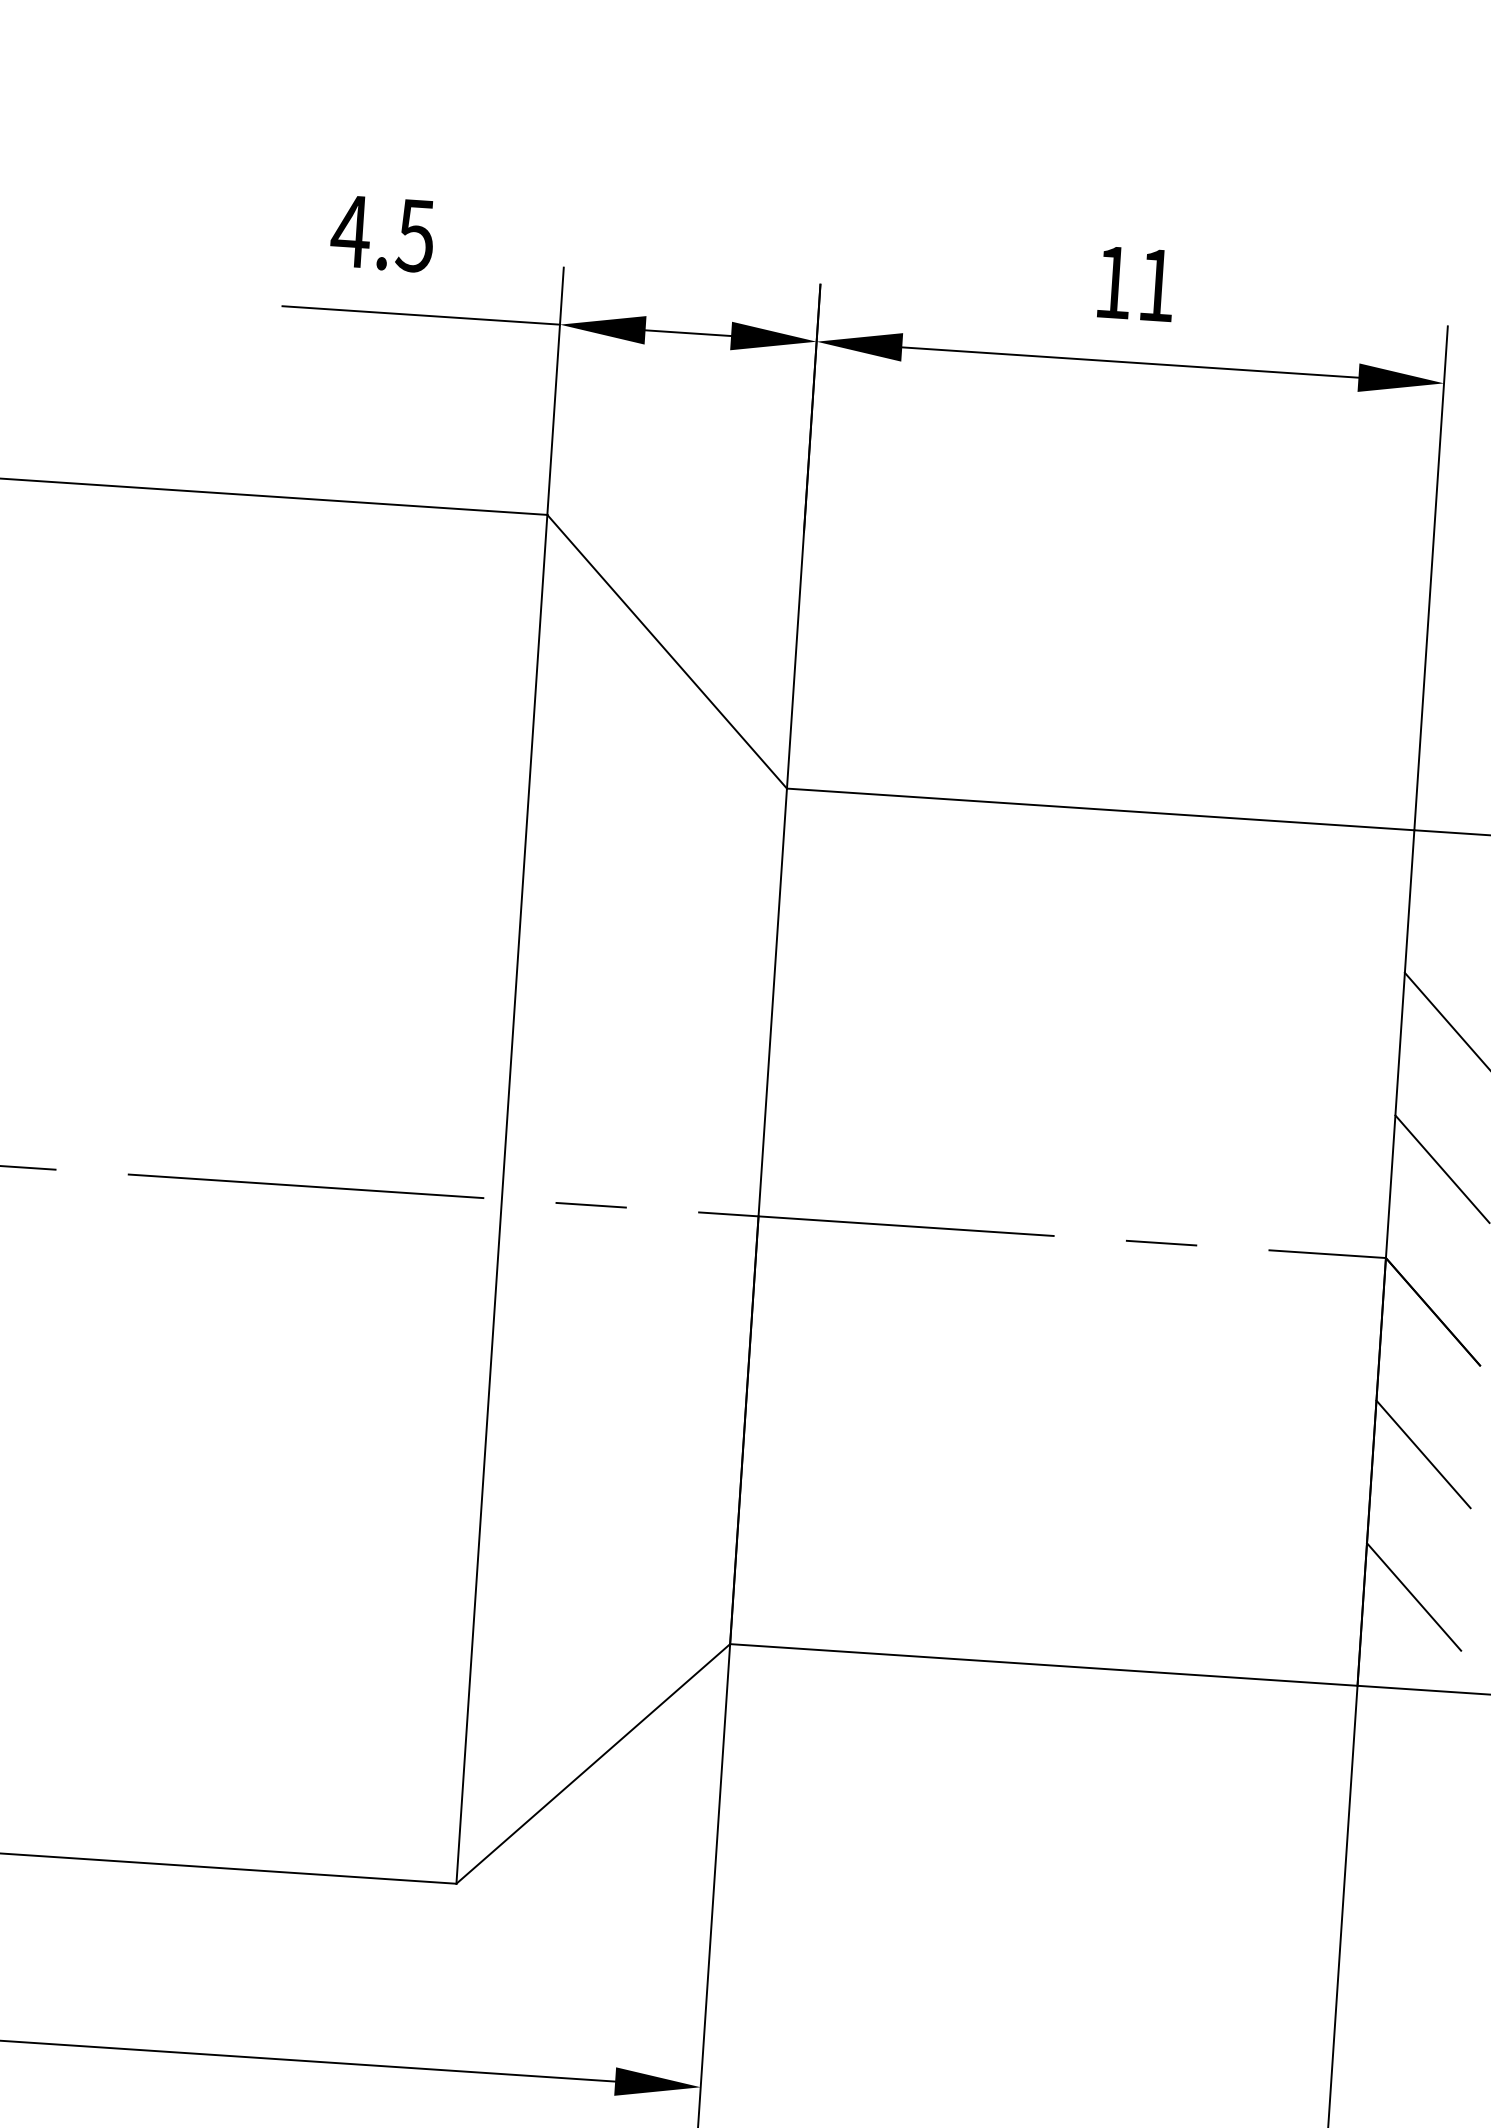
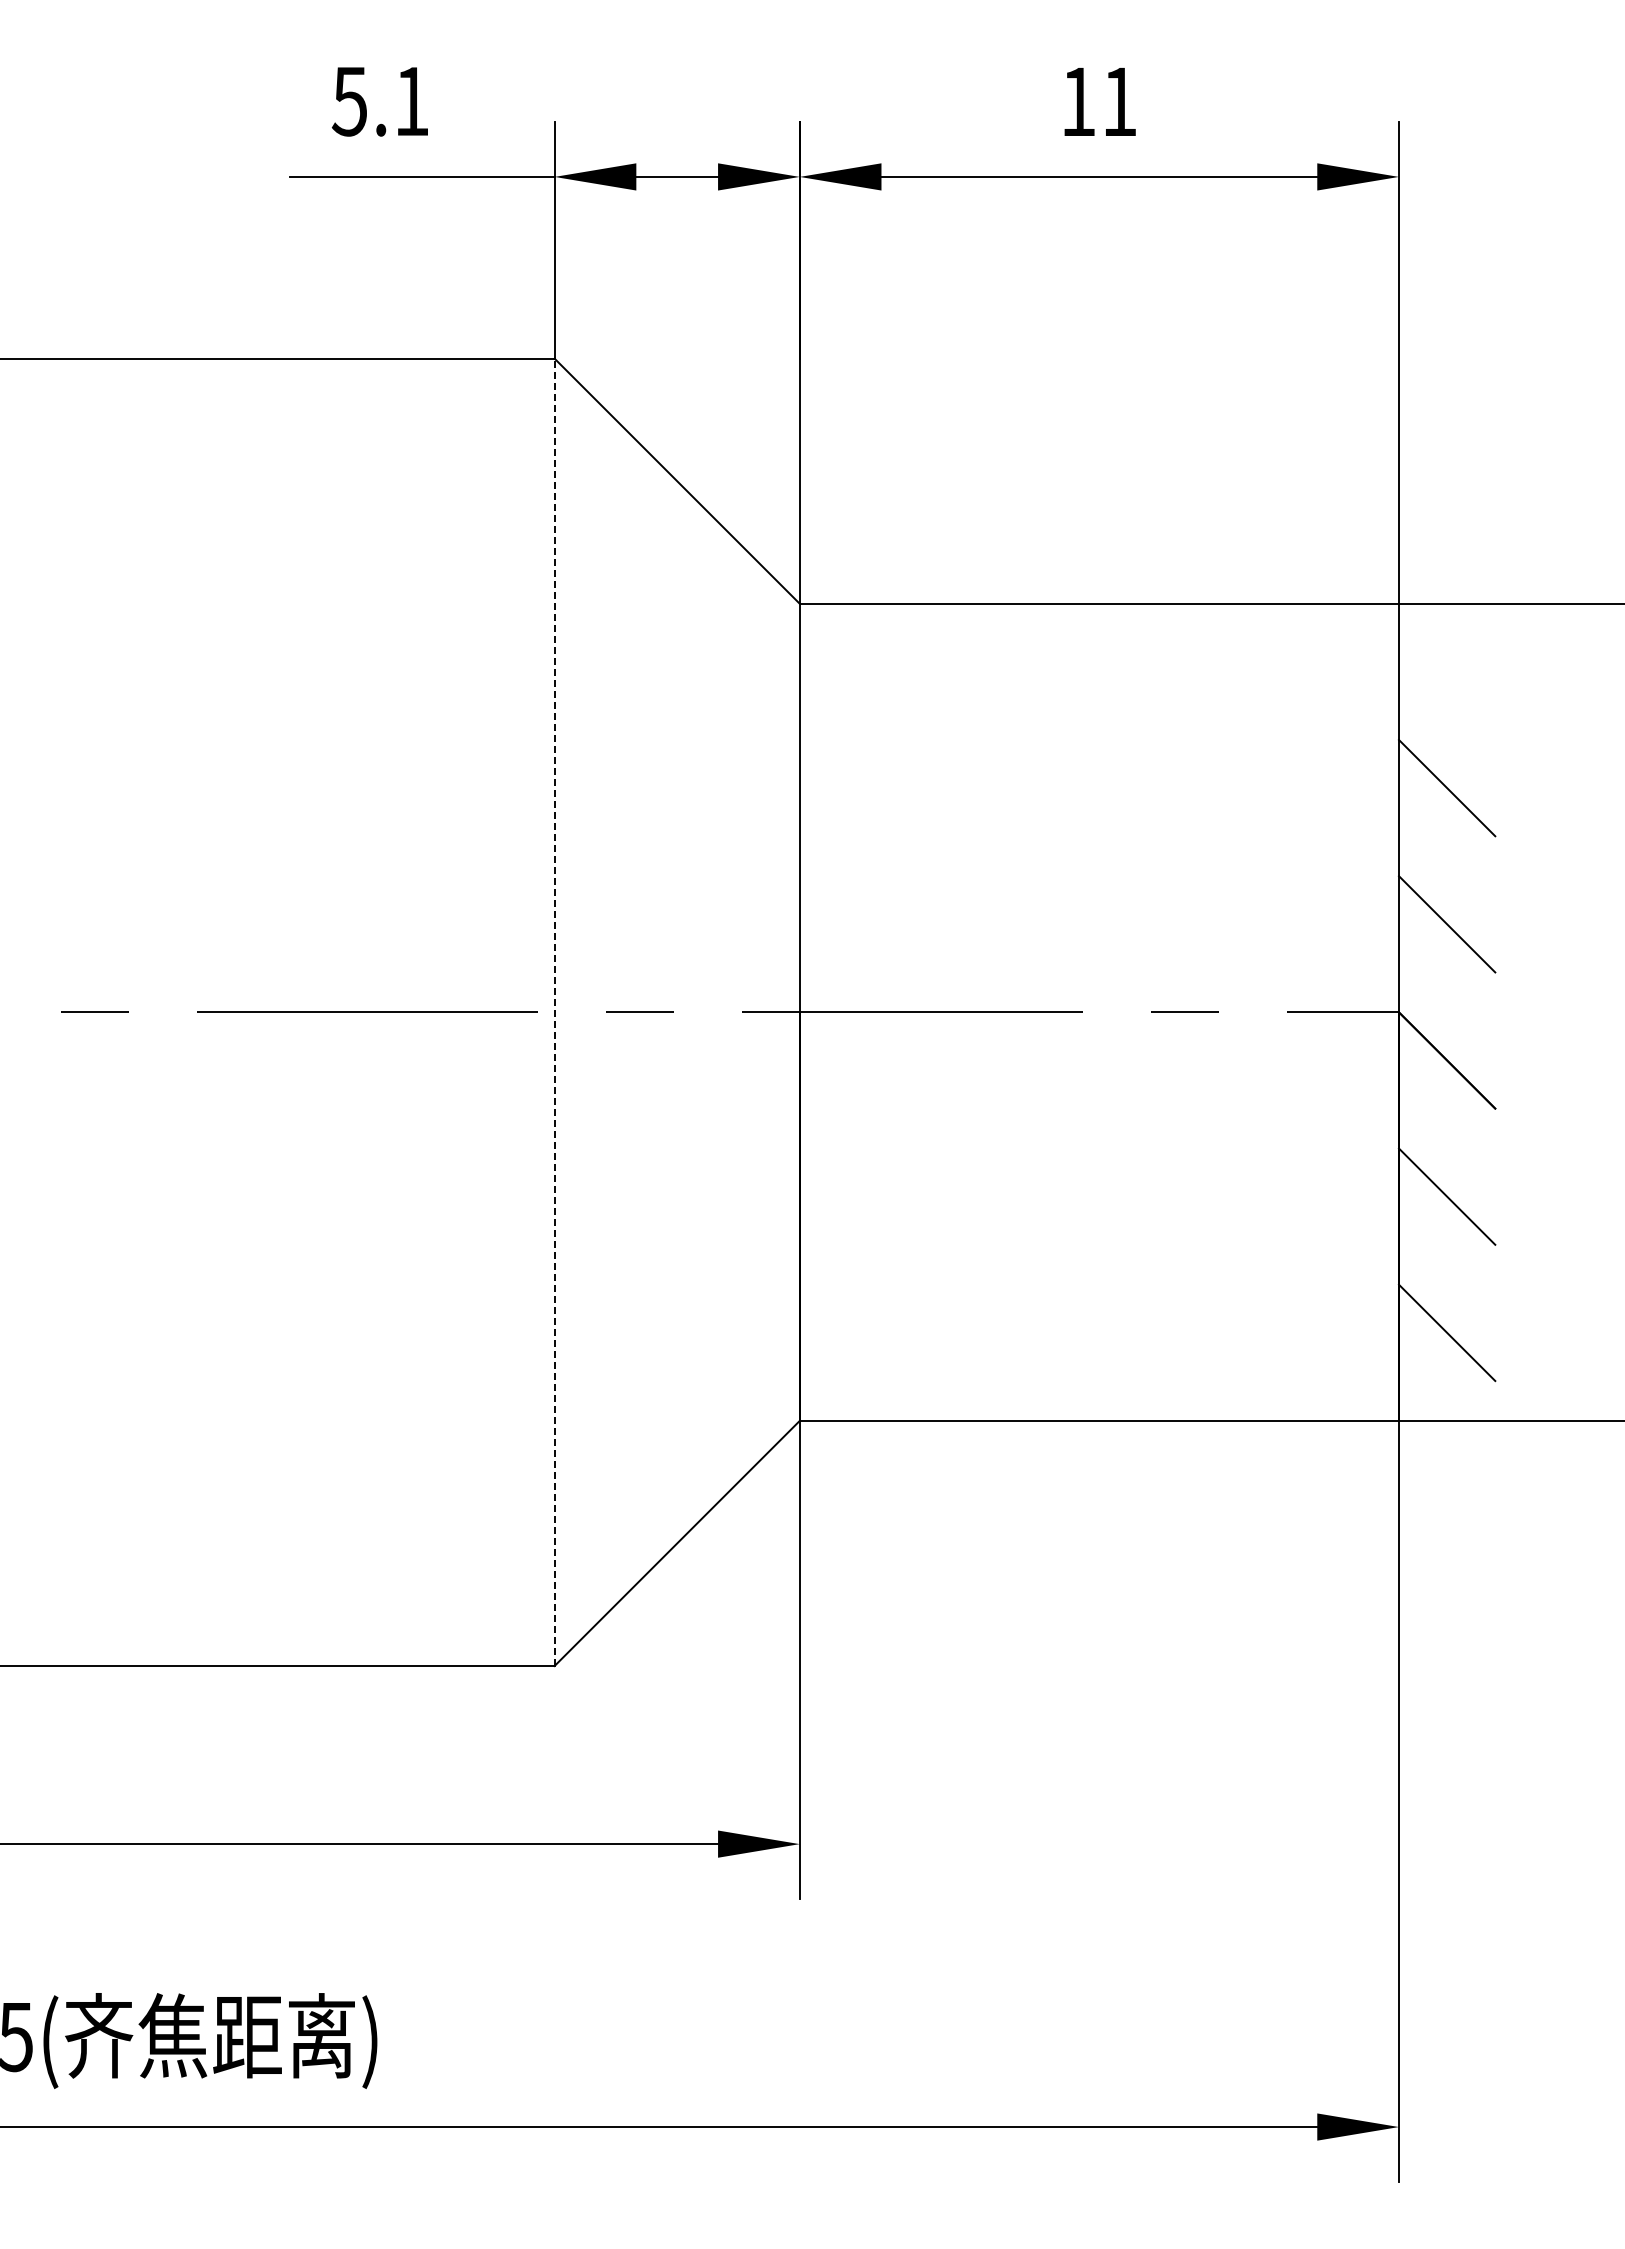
text: (381, 233) -> (379, 101), 4.5 -> 5.1
line: (501, 1199) -> (554, 1012), solid -> dashed

